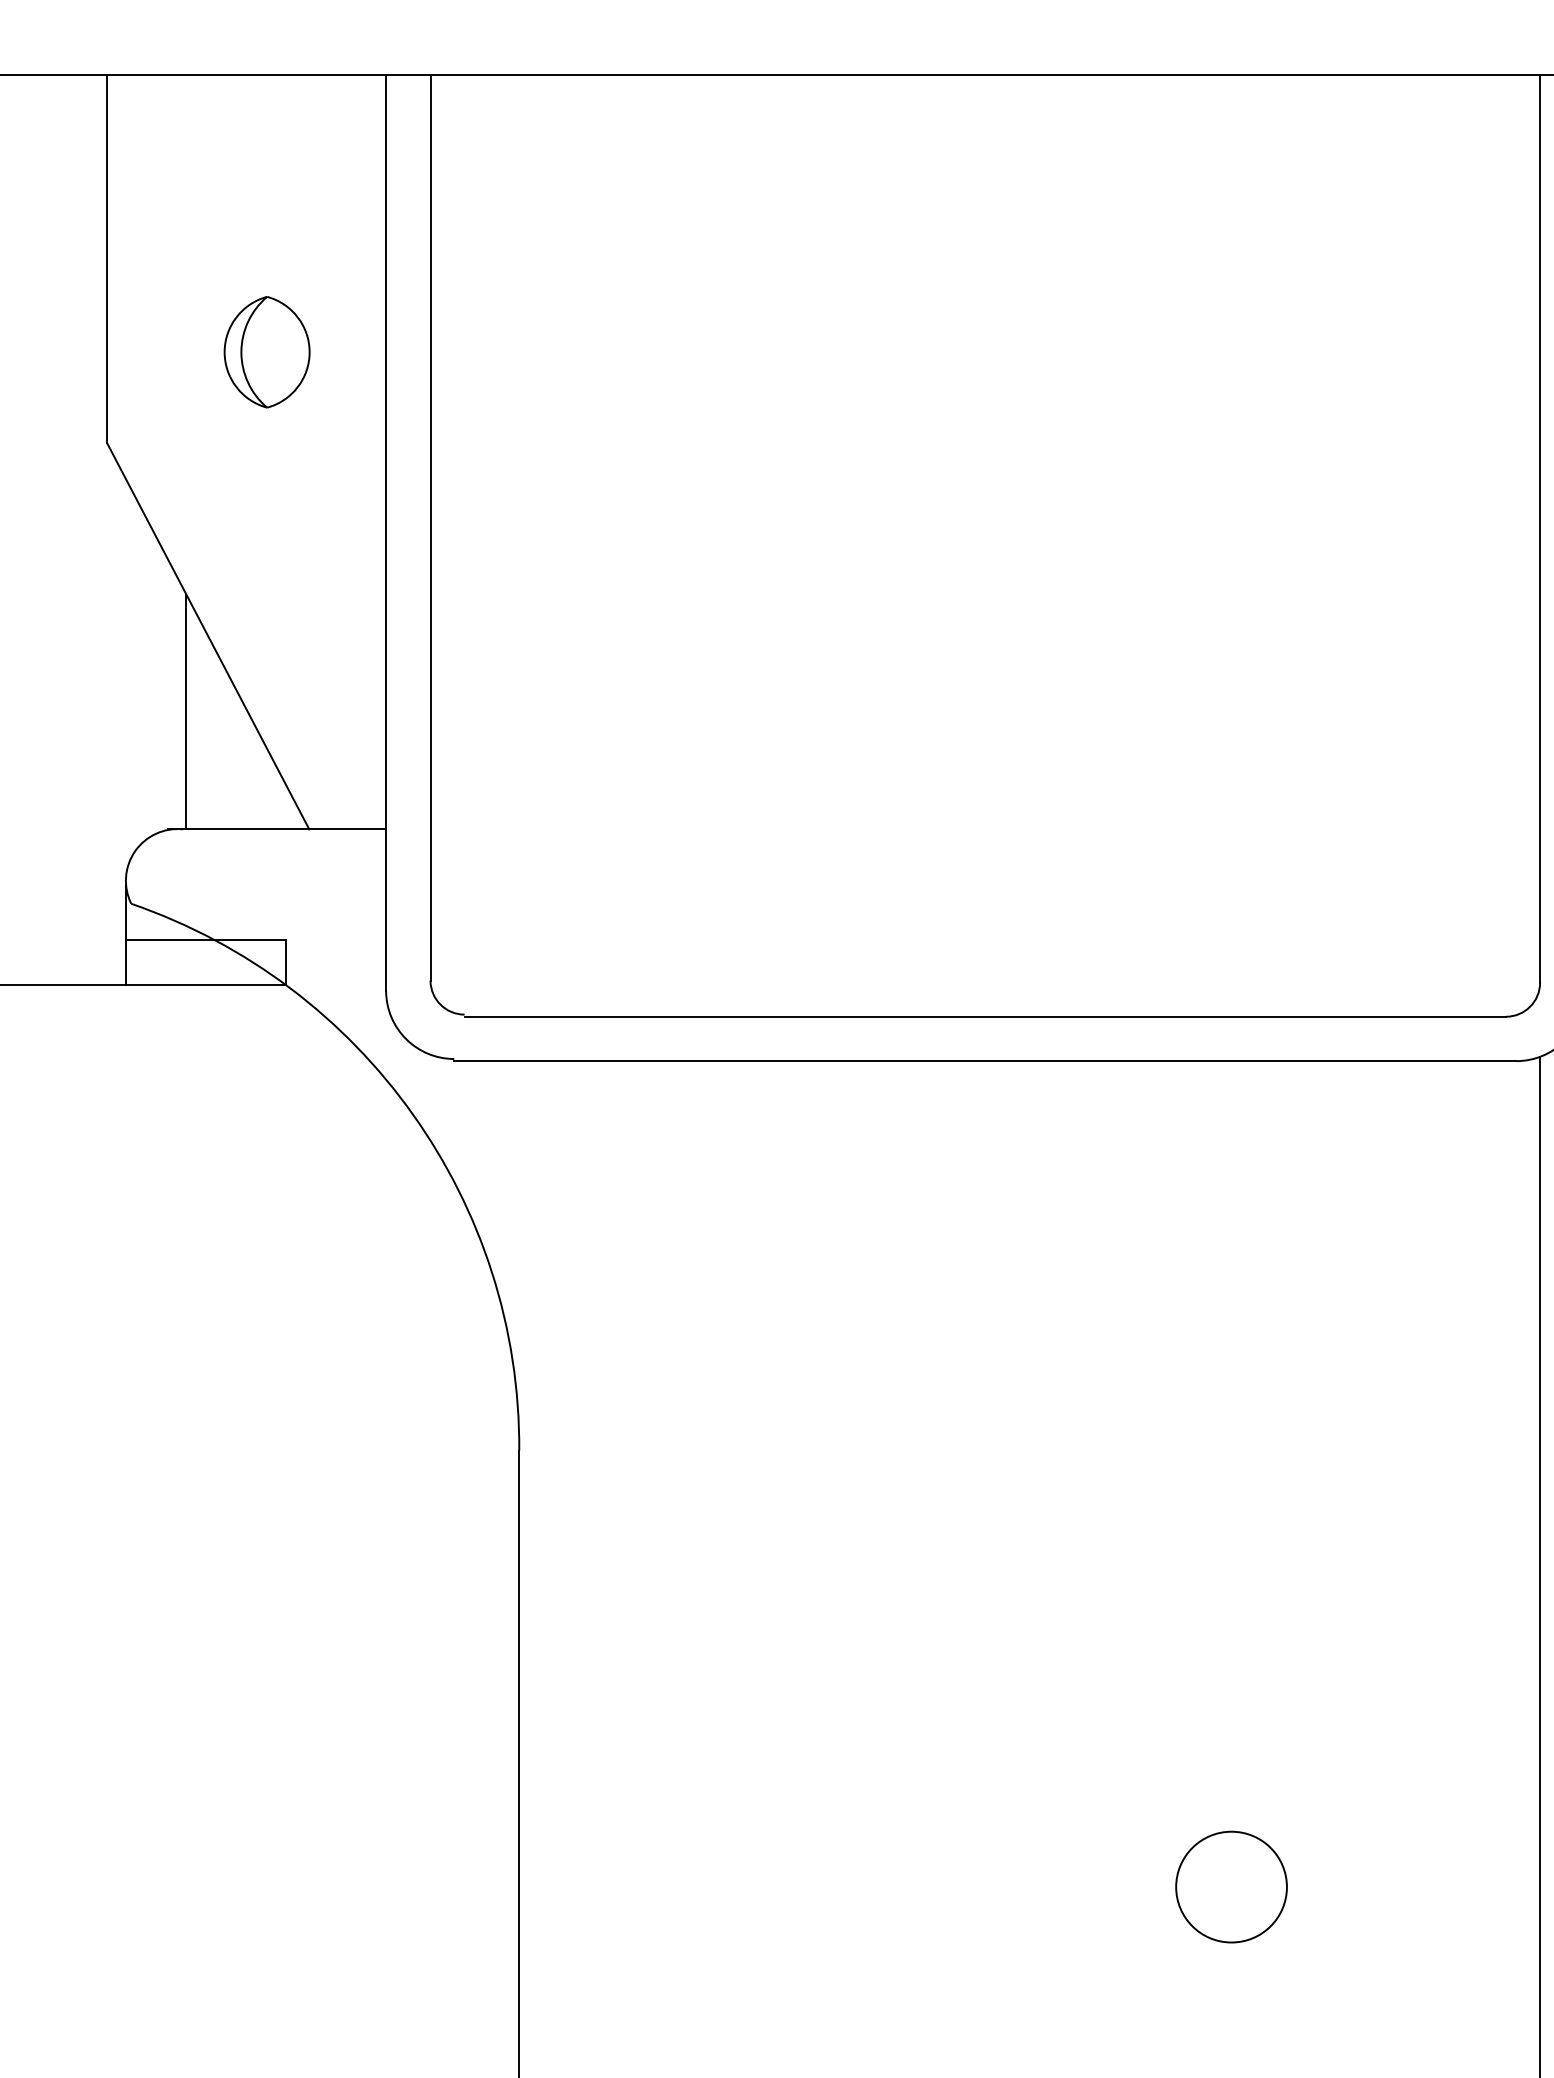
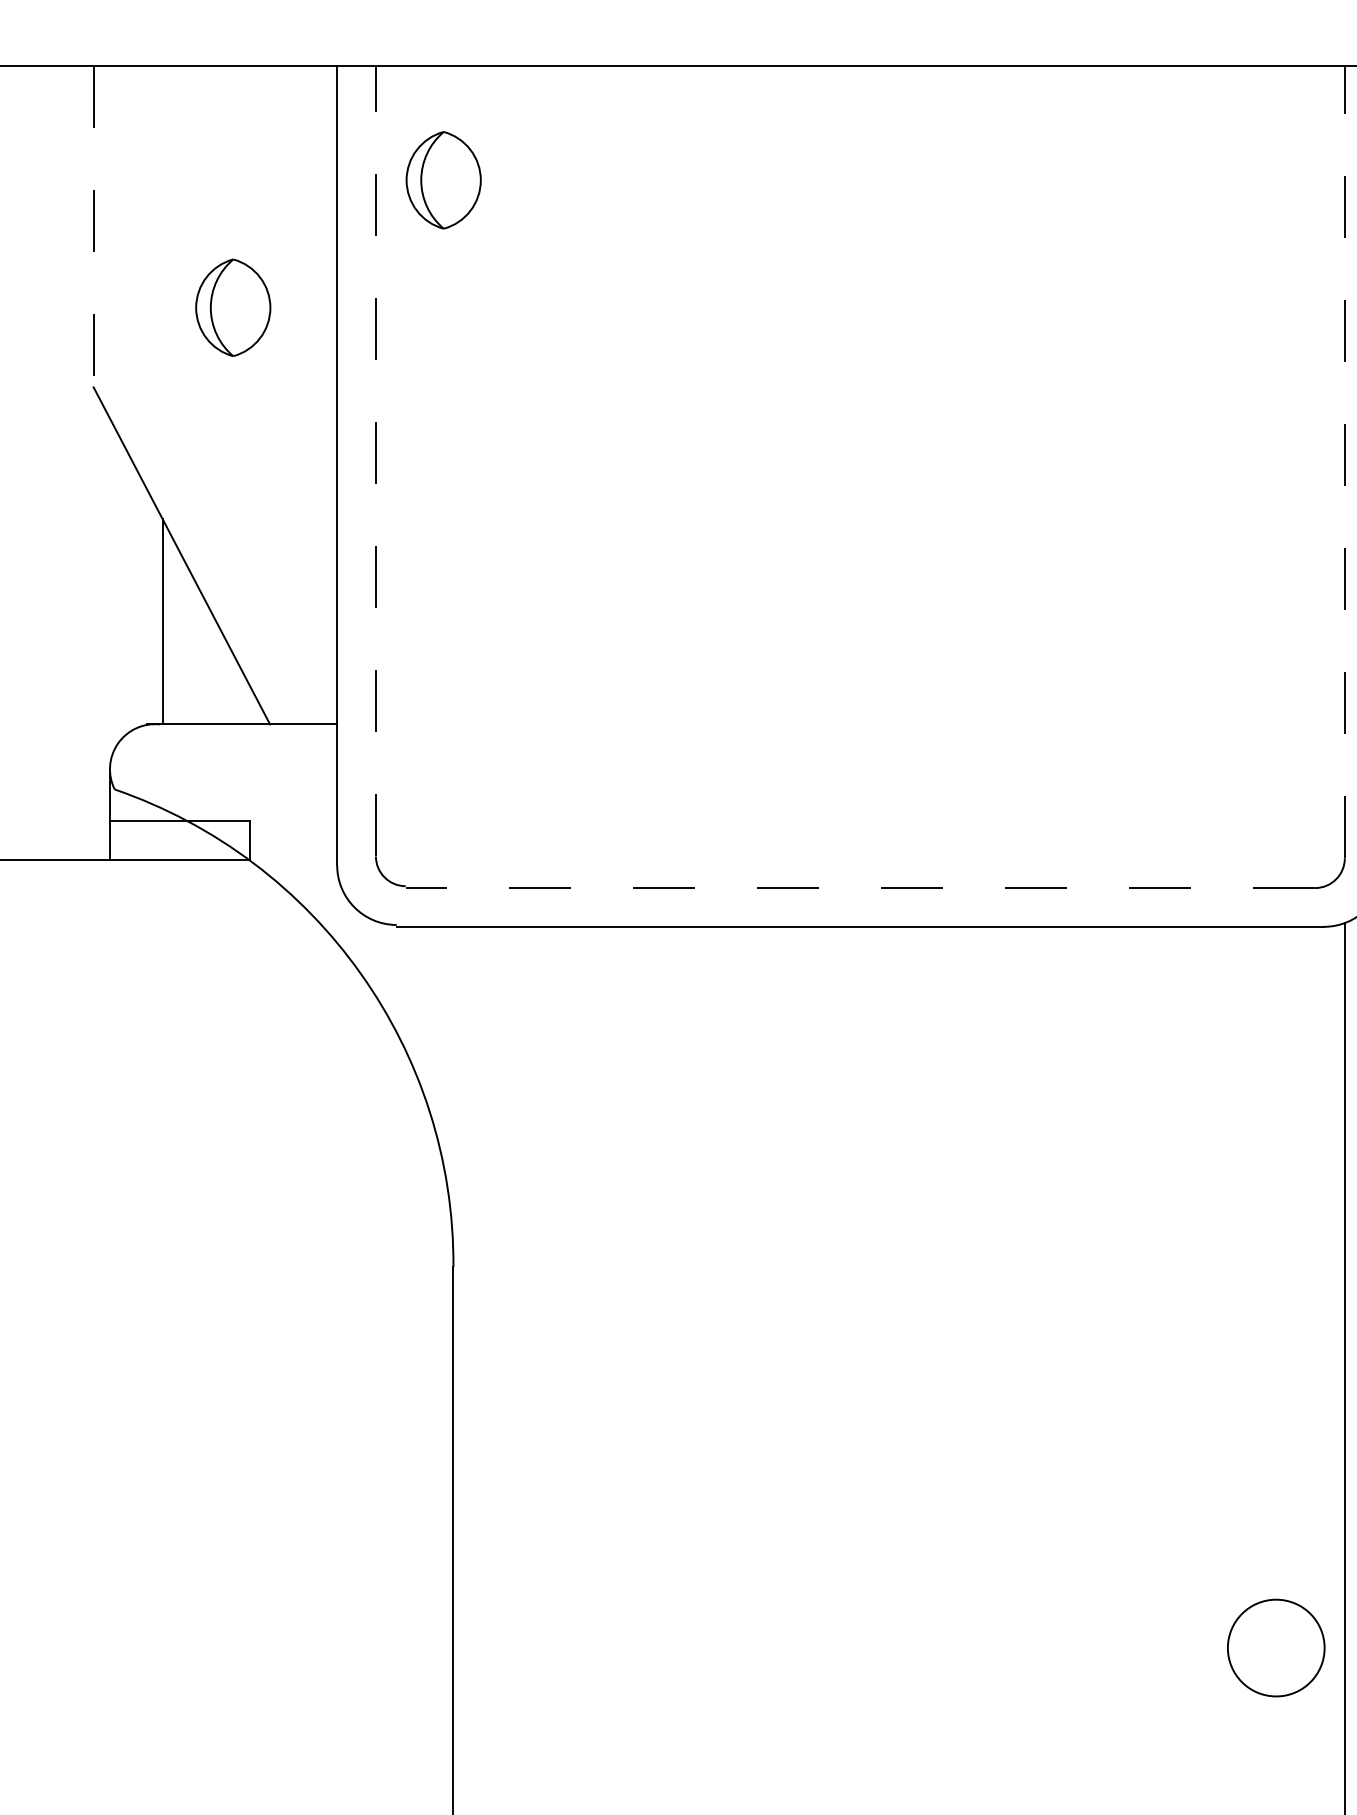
part: (507, 206) -> (443, 180), added
line: (107, 259) -> (93, 226), solid -> dashed
line: (430, 527) -> (375, 460), solid -> dashed
line: (1540, 528) -> (1345, 461), solid -> dashed
line: (985, 1016) -> (860, 887), solid -> dashed
circle: (1231, 1886) -> (1276, 1647), moved

